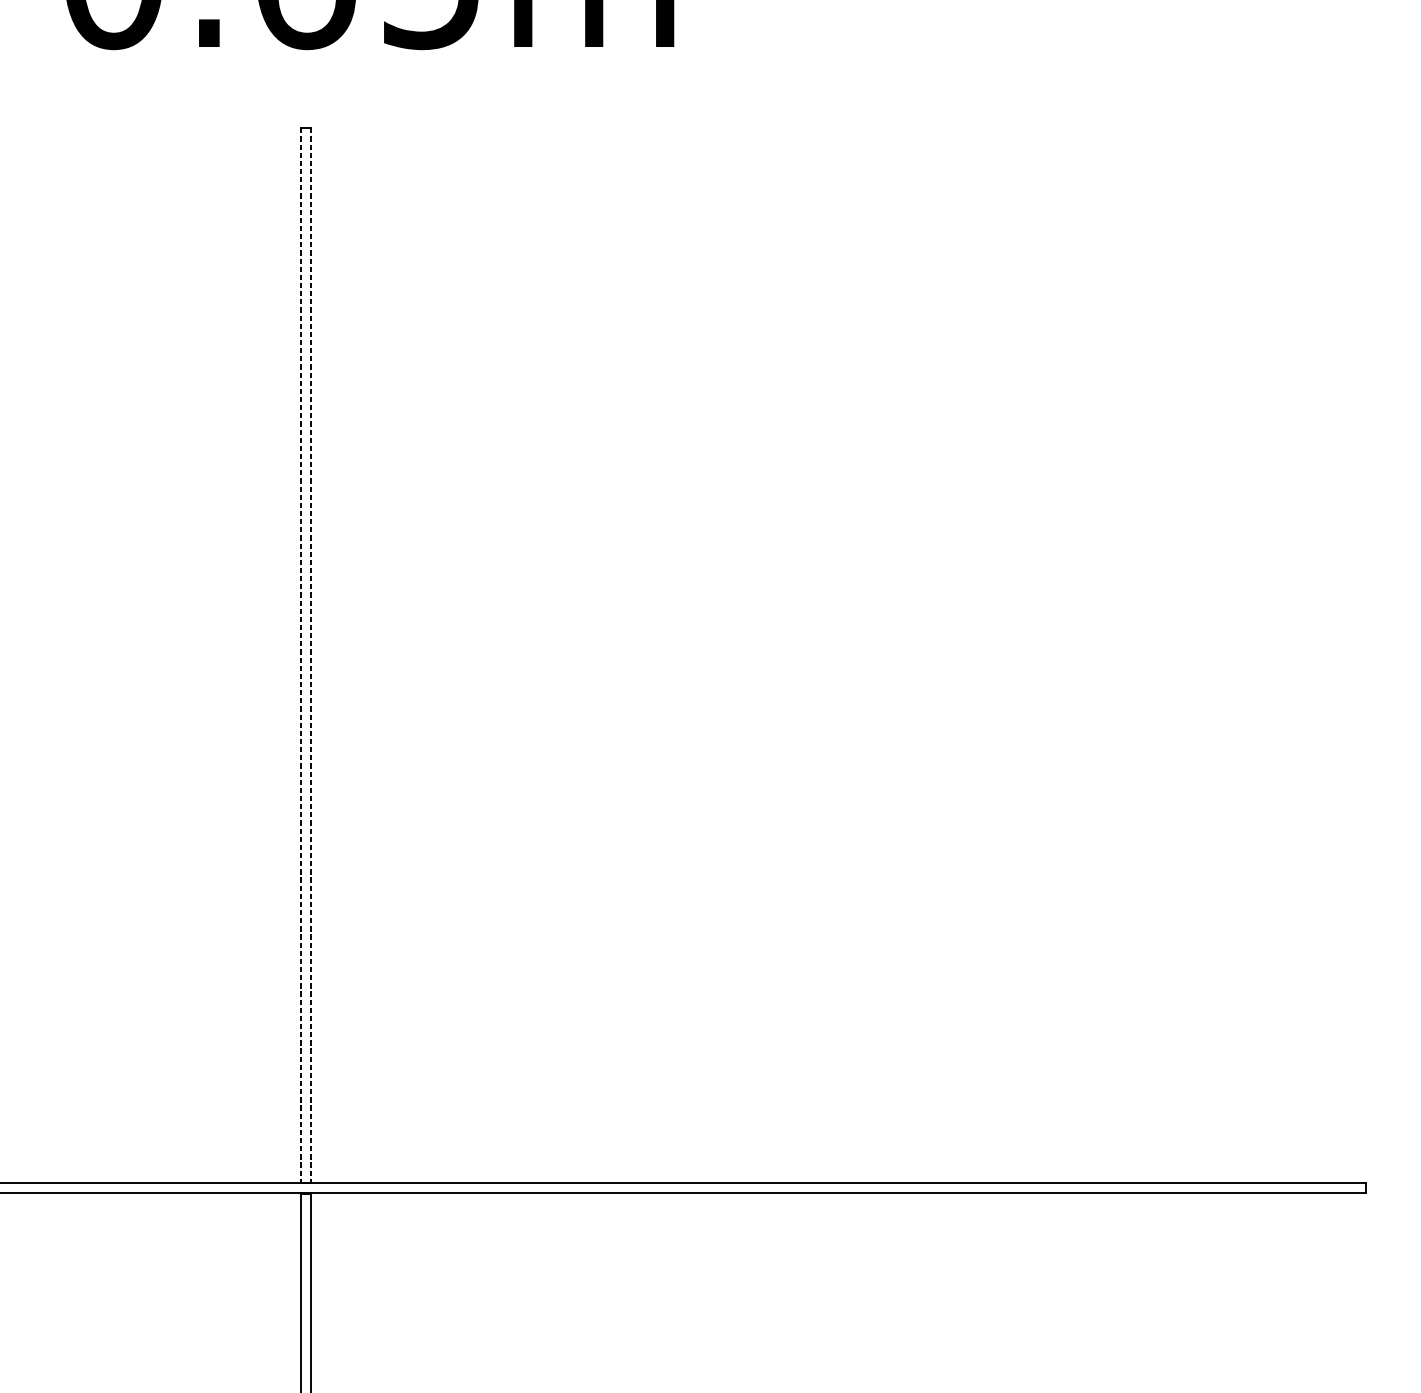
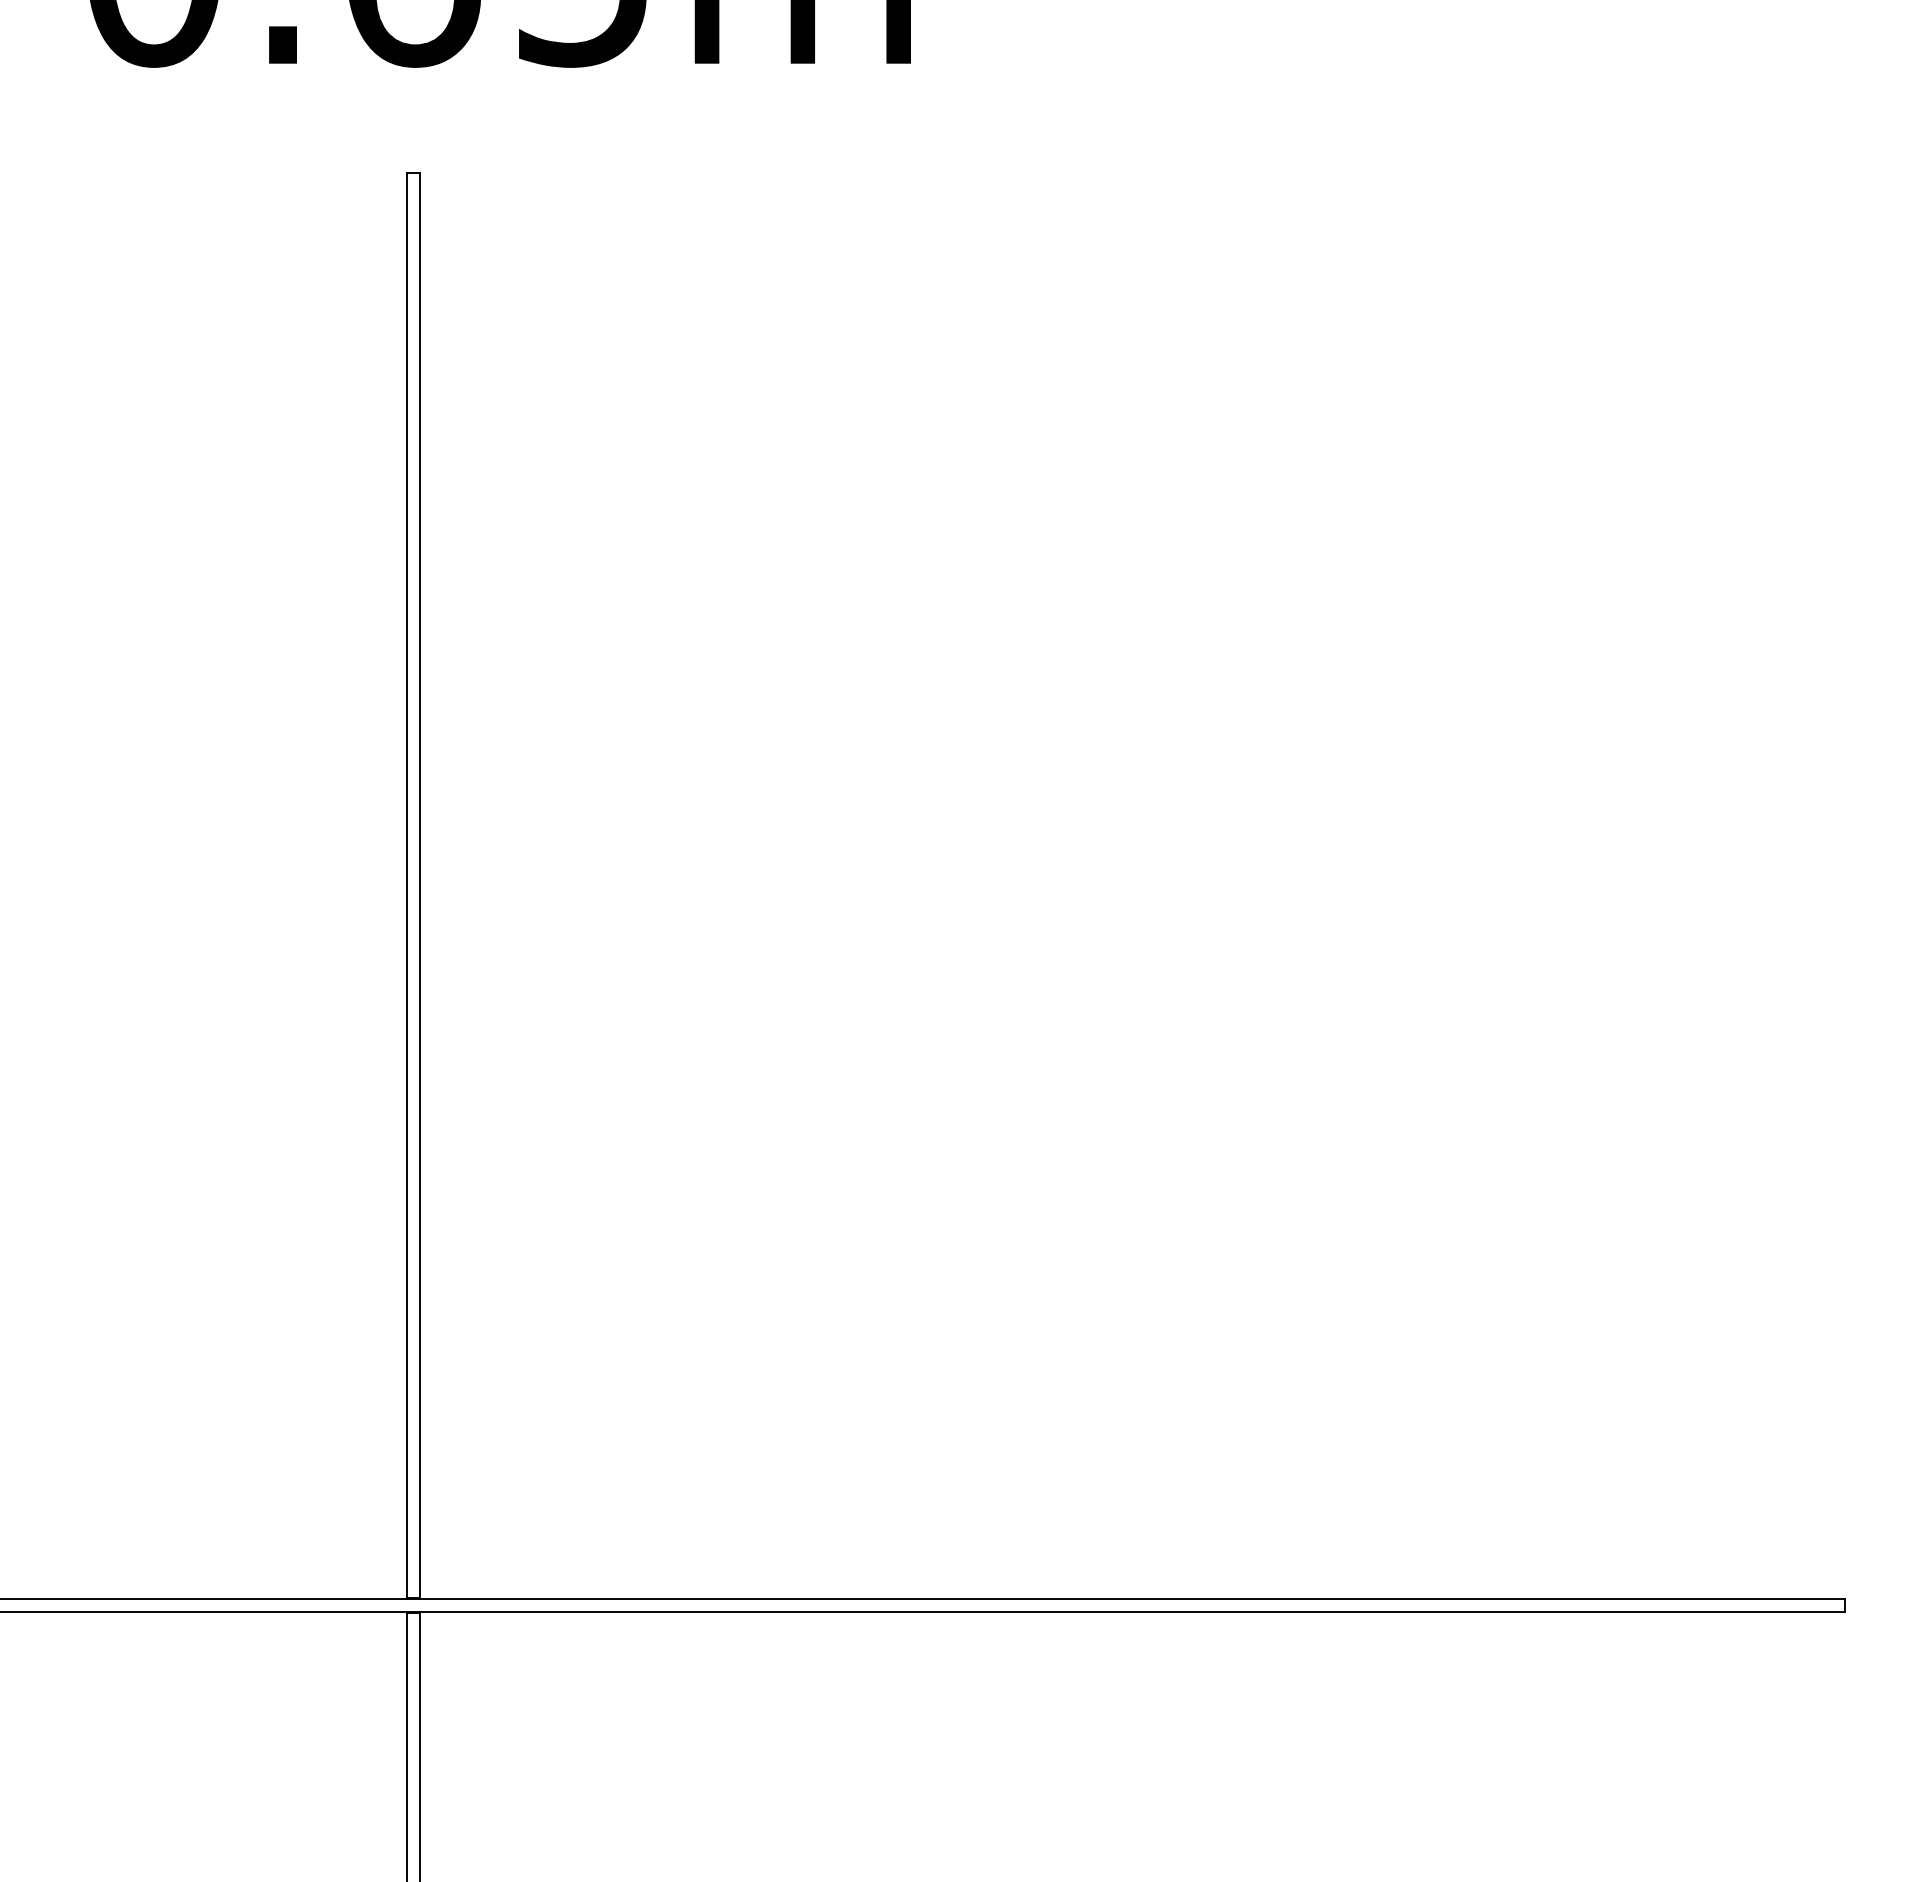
line: (300, 656) -> (406, 886), dashed -> solid
line: (310, 656) -> (419, 886), dashed -> solid

